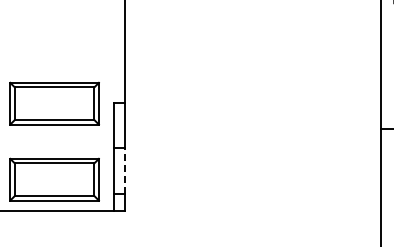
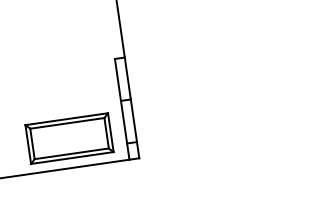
part: (54, 103) -> (59, 67), removed
line: (124, 170) -> (133, 120), dashed -> solid

